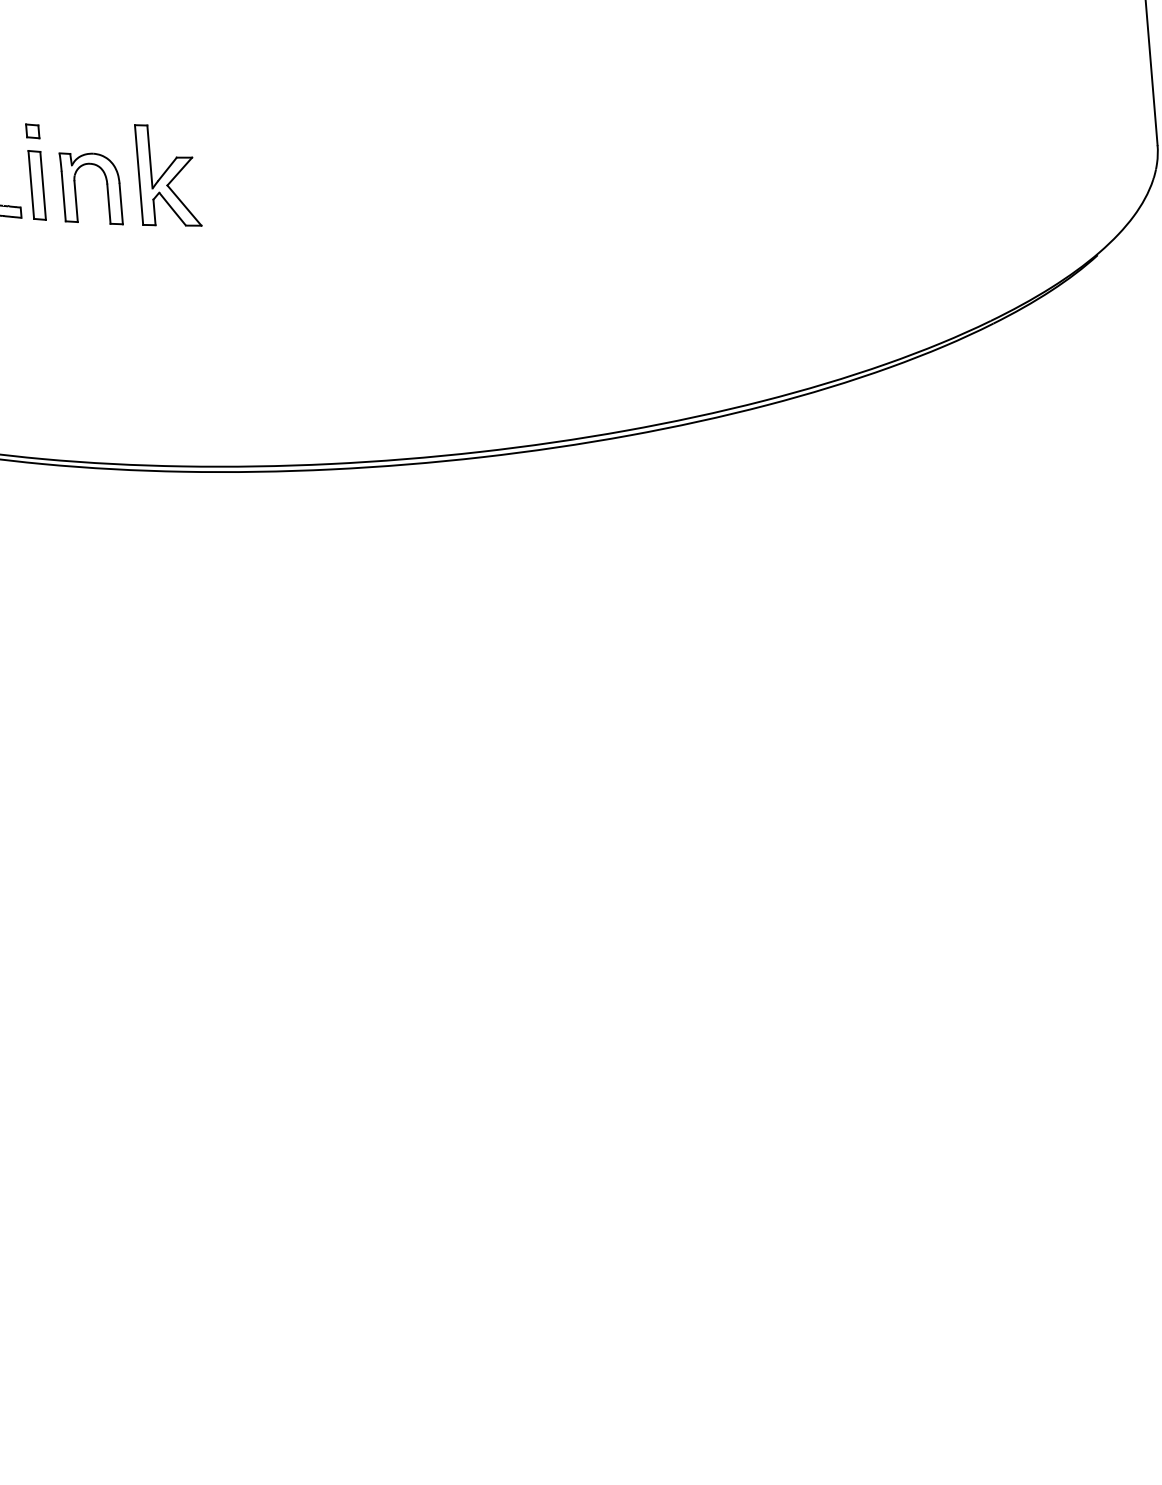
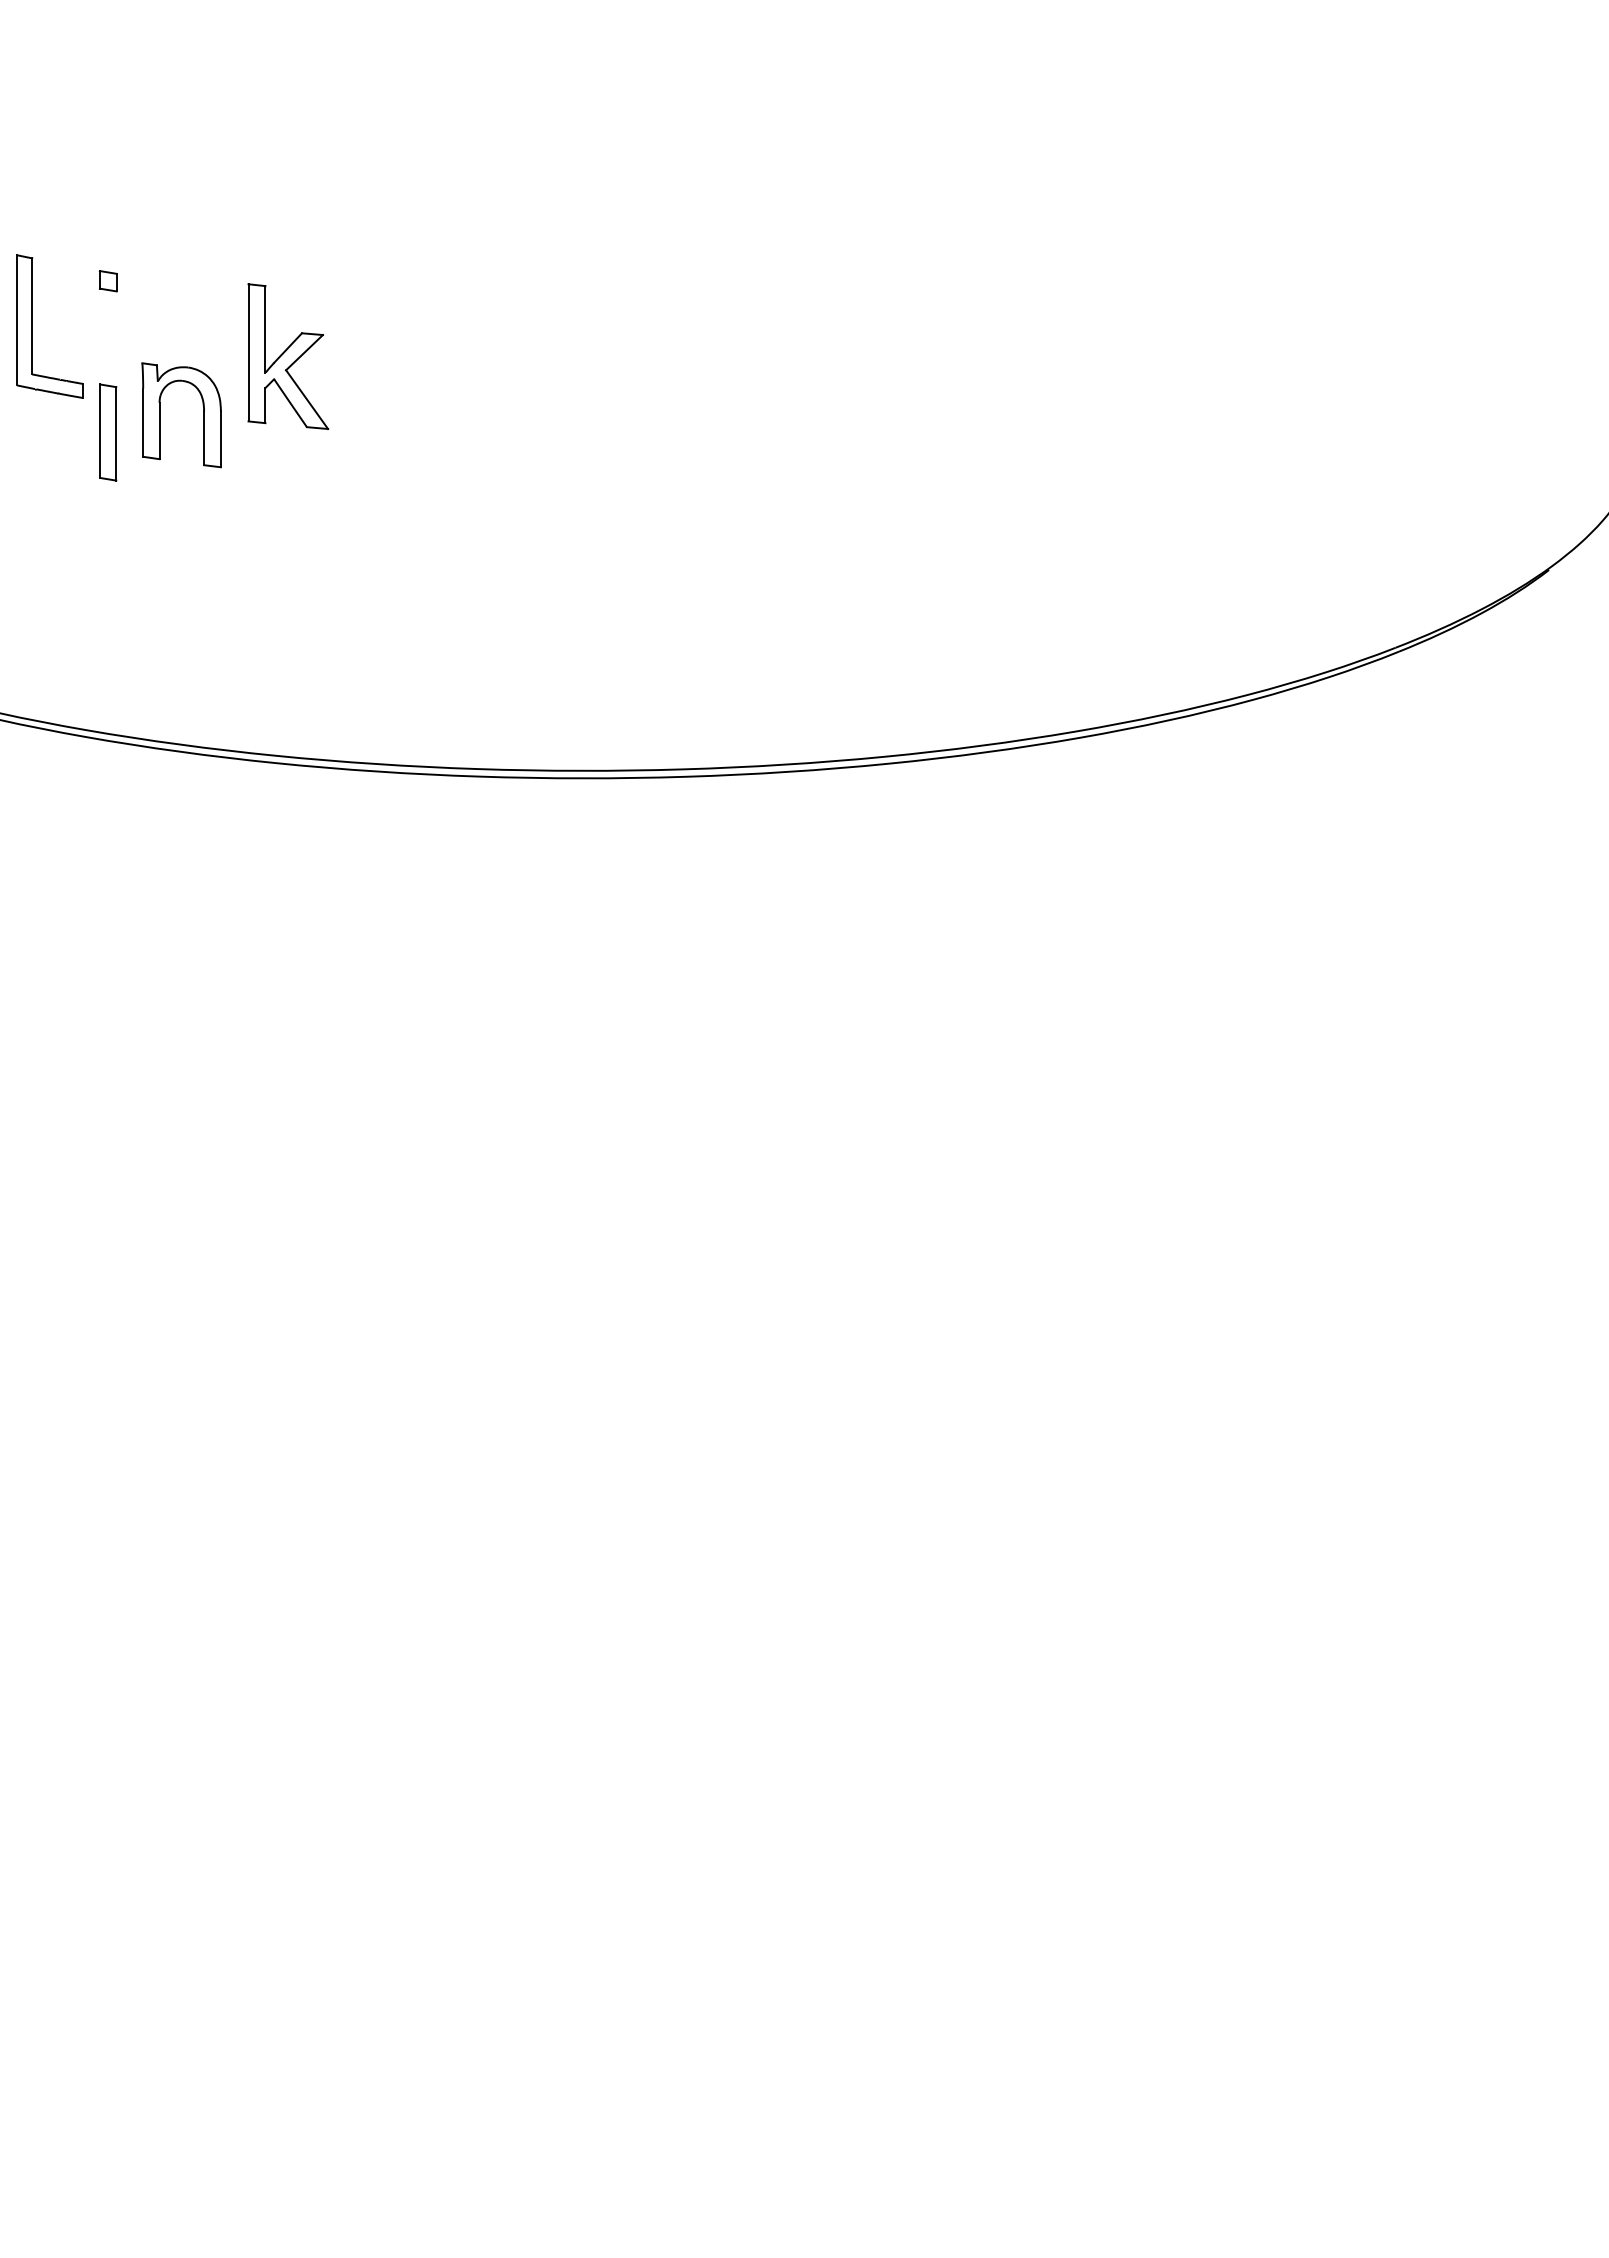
part: (37, 185) -> (108, 432), moved
part: (75, 190) -> (160, 415), moved

